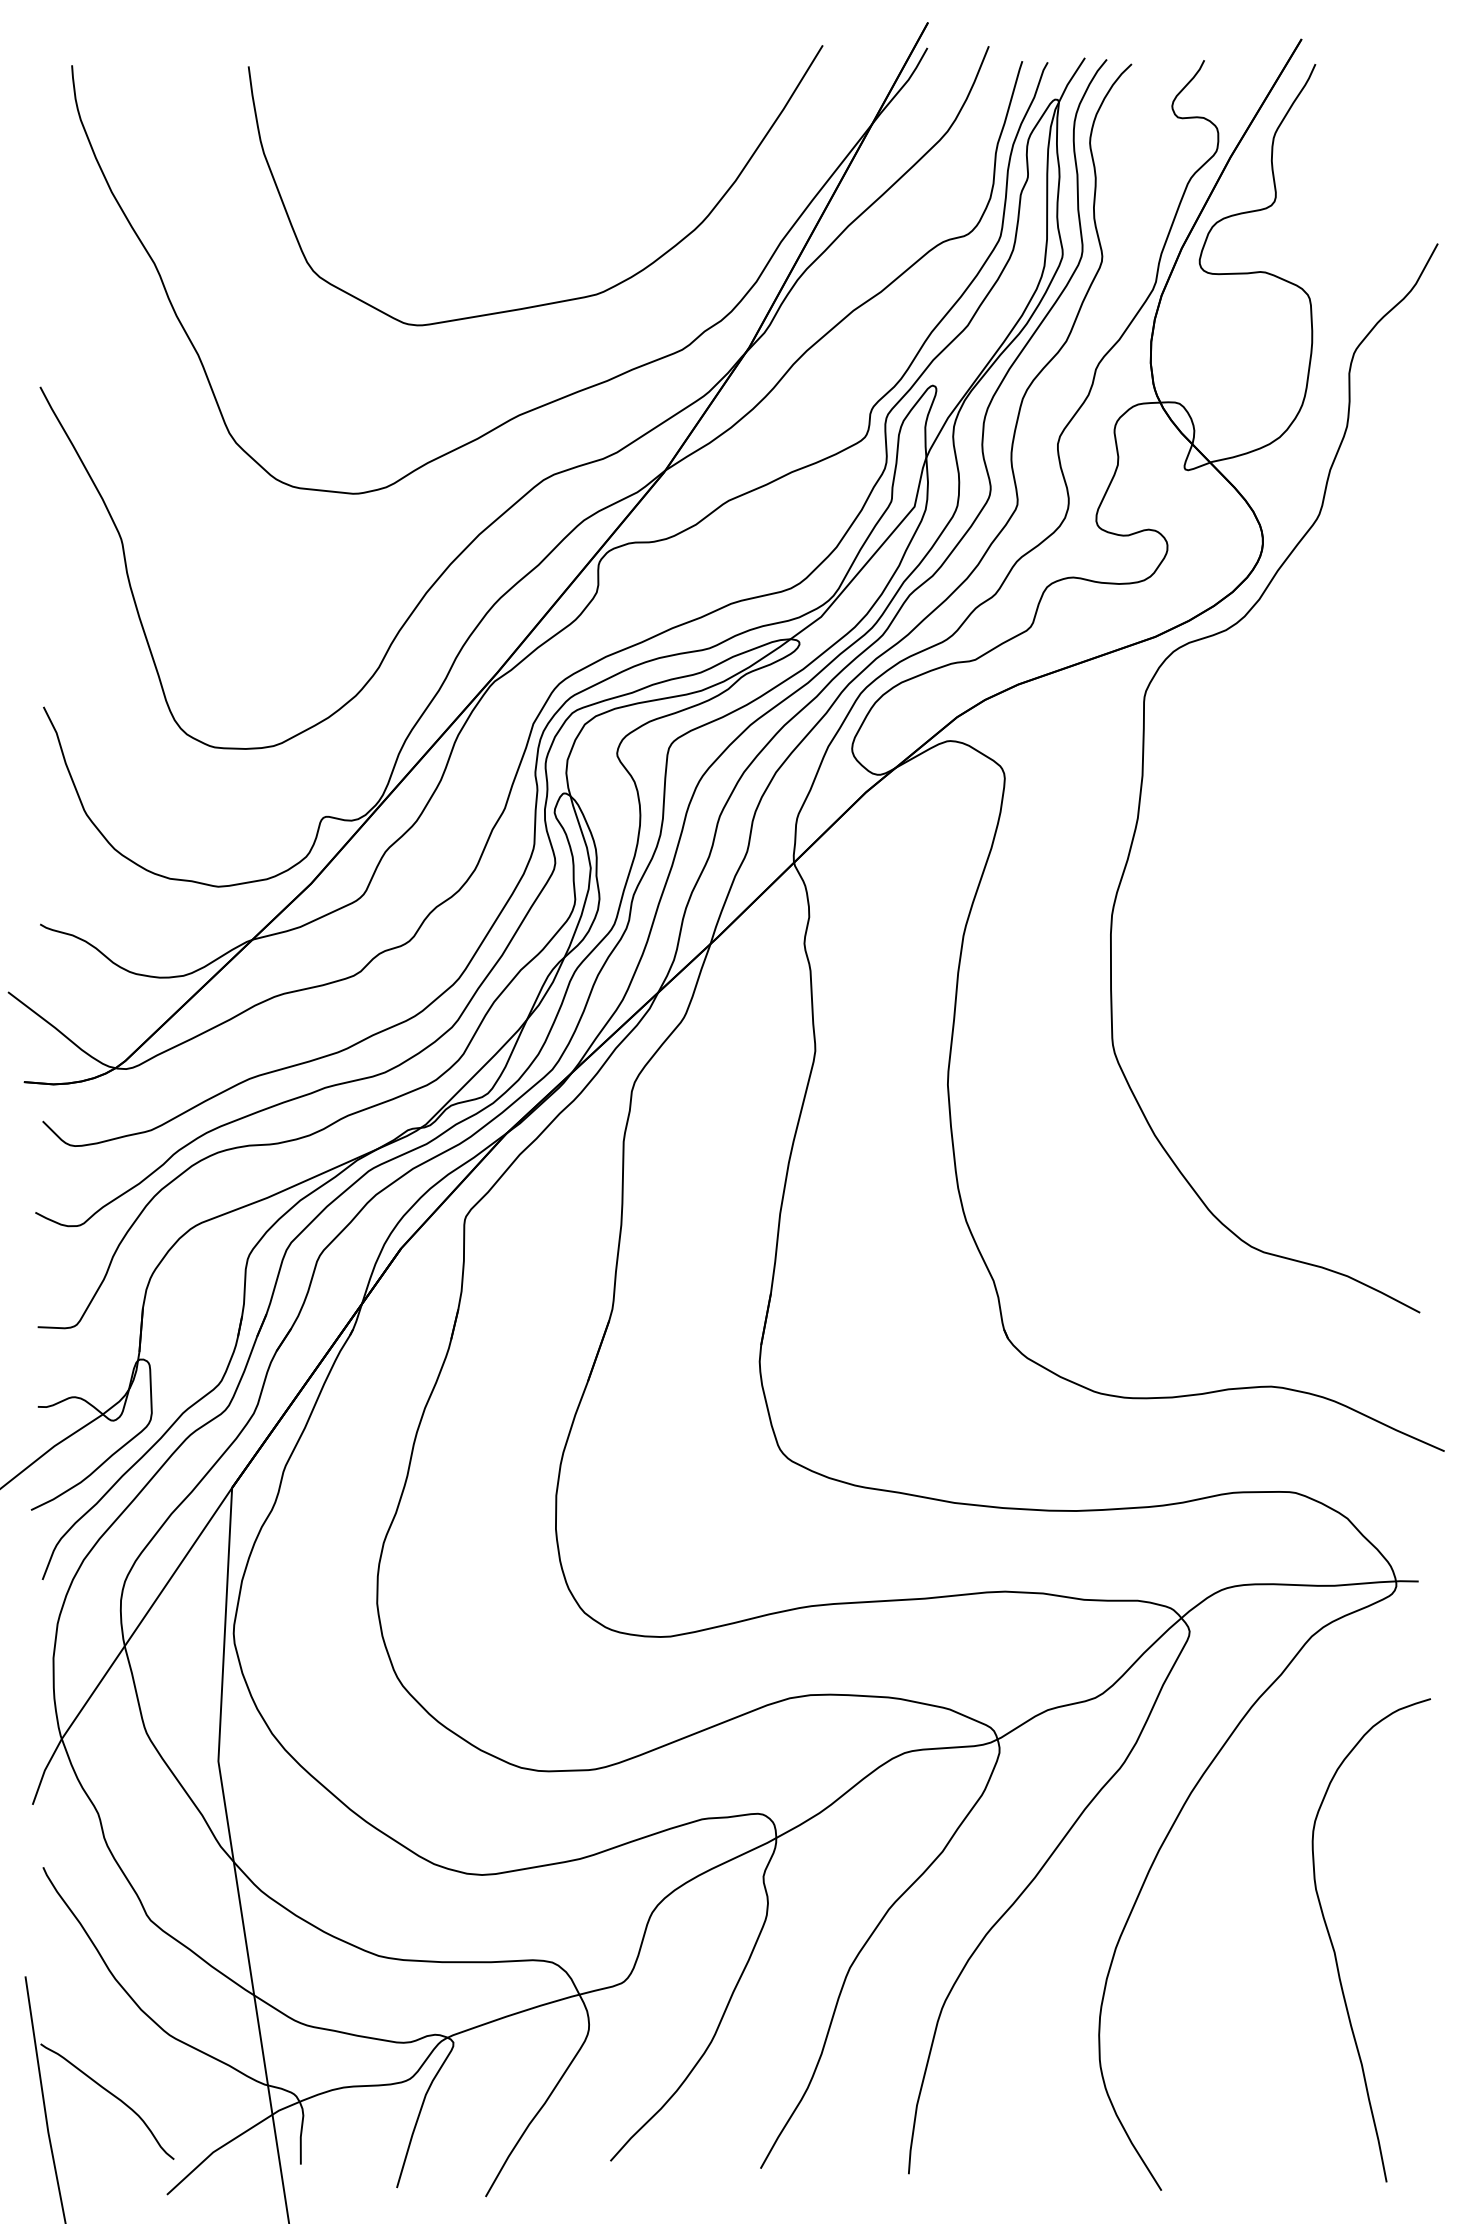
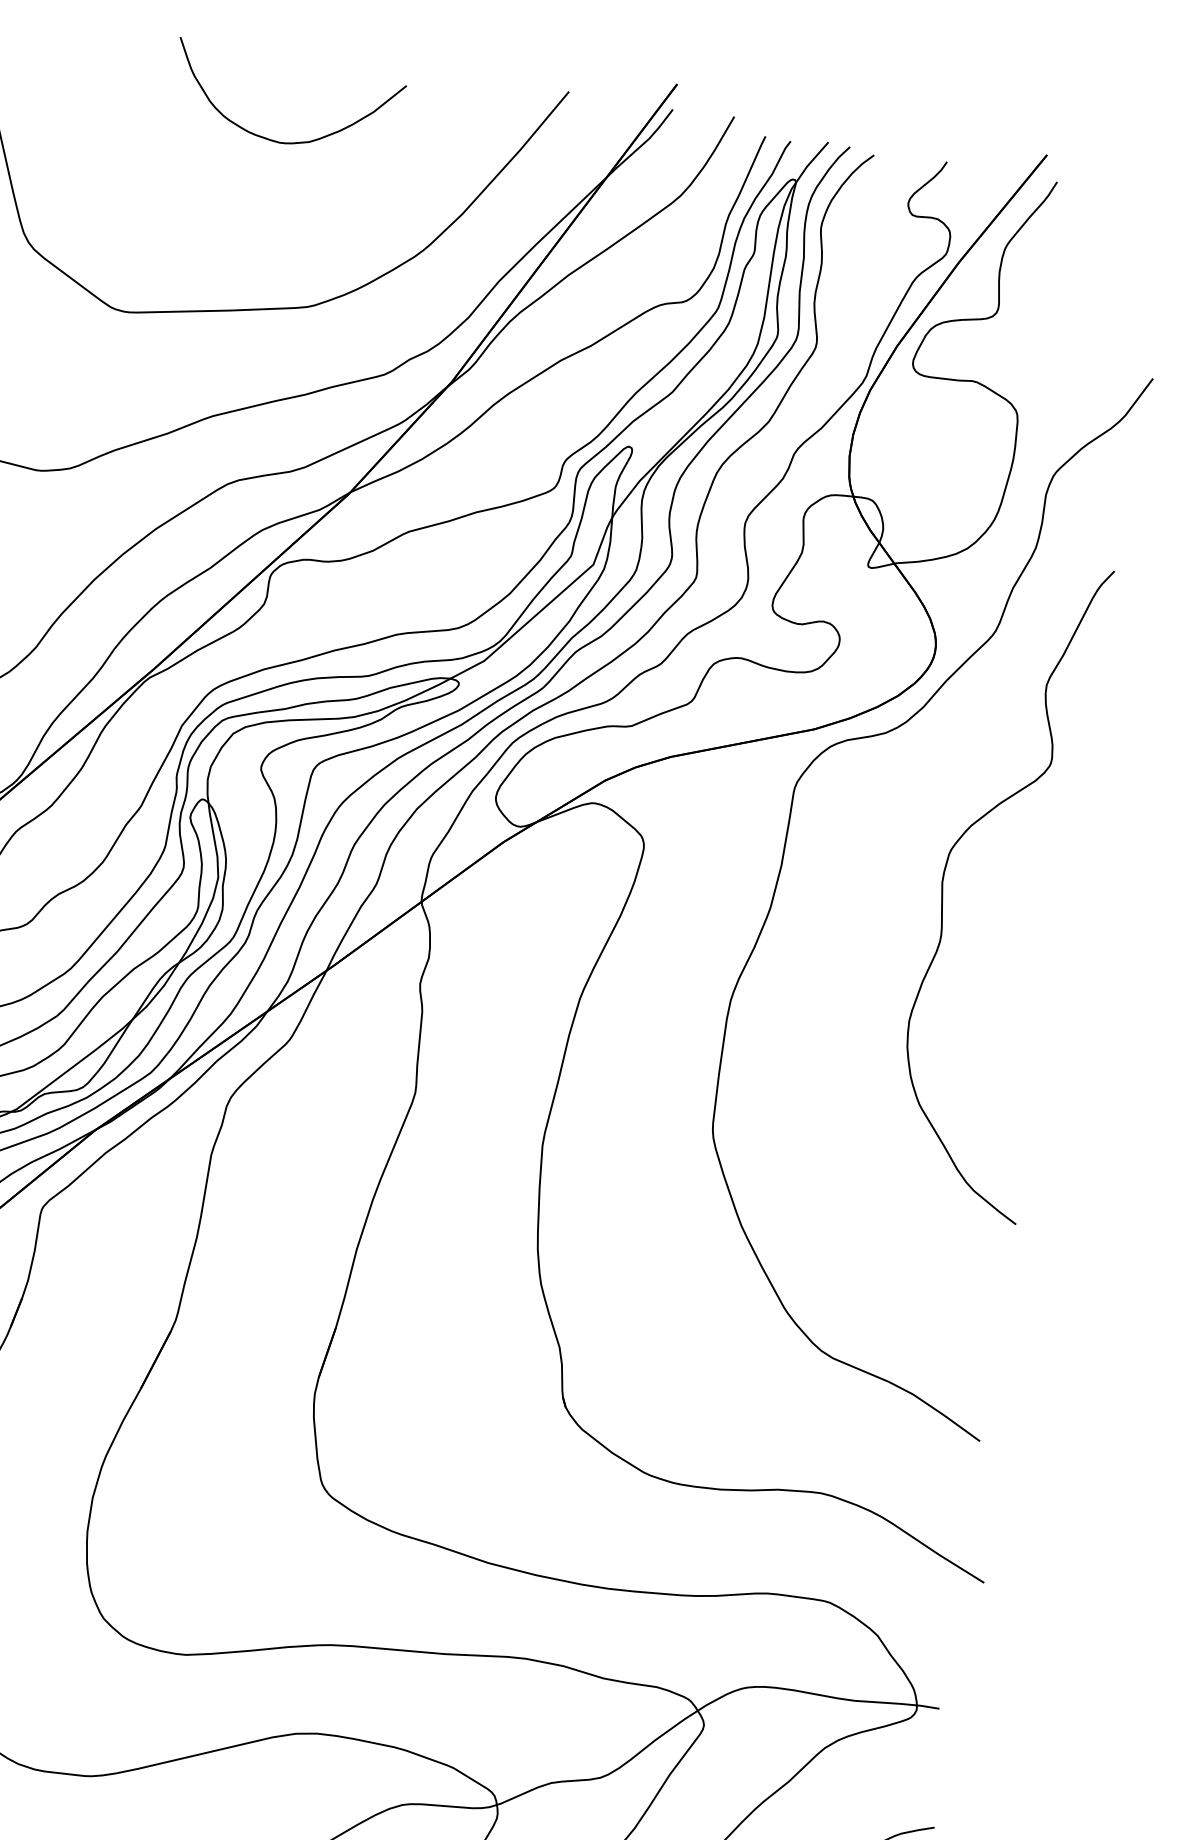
curve: (543, 135) -> (277, 140), added
curve: (1304, 765) -> (944, 879), added

